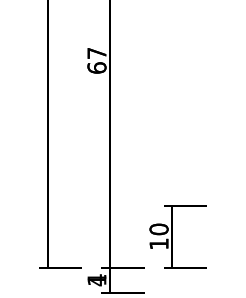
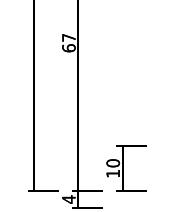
text: (96, 280) -> (68, 199), 1 -> 4

